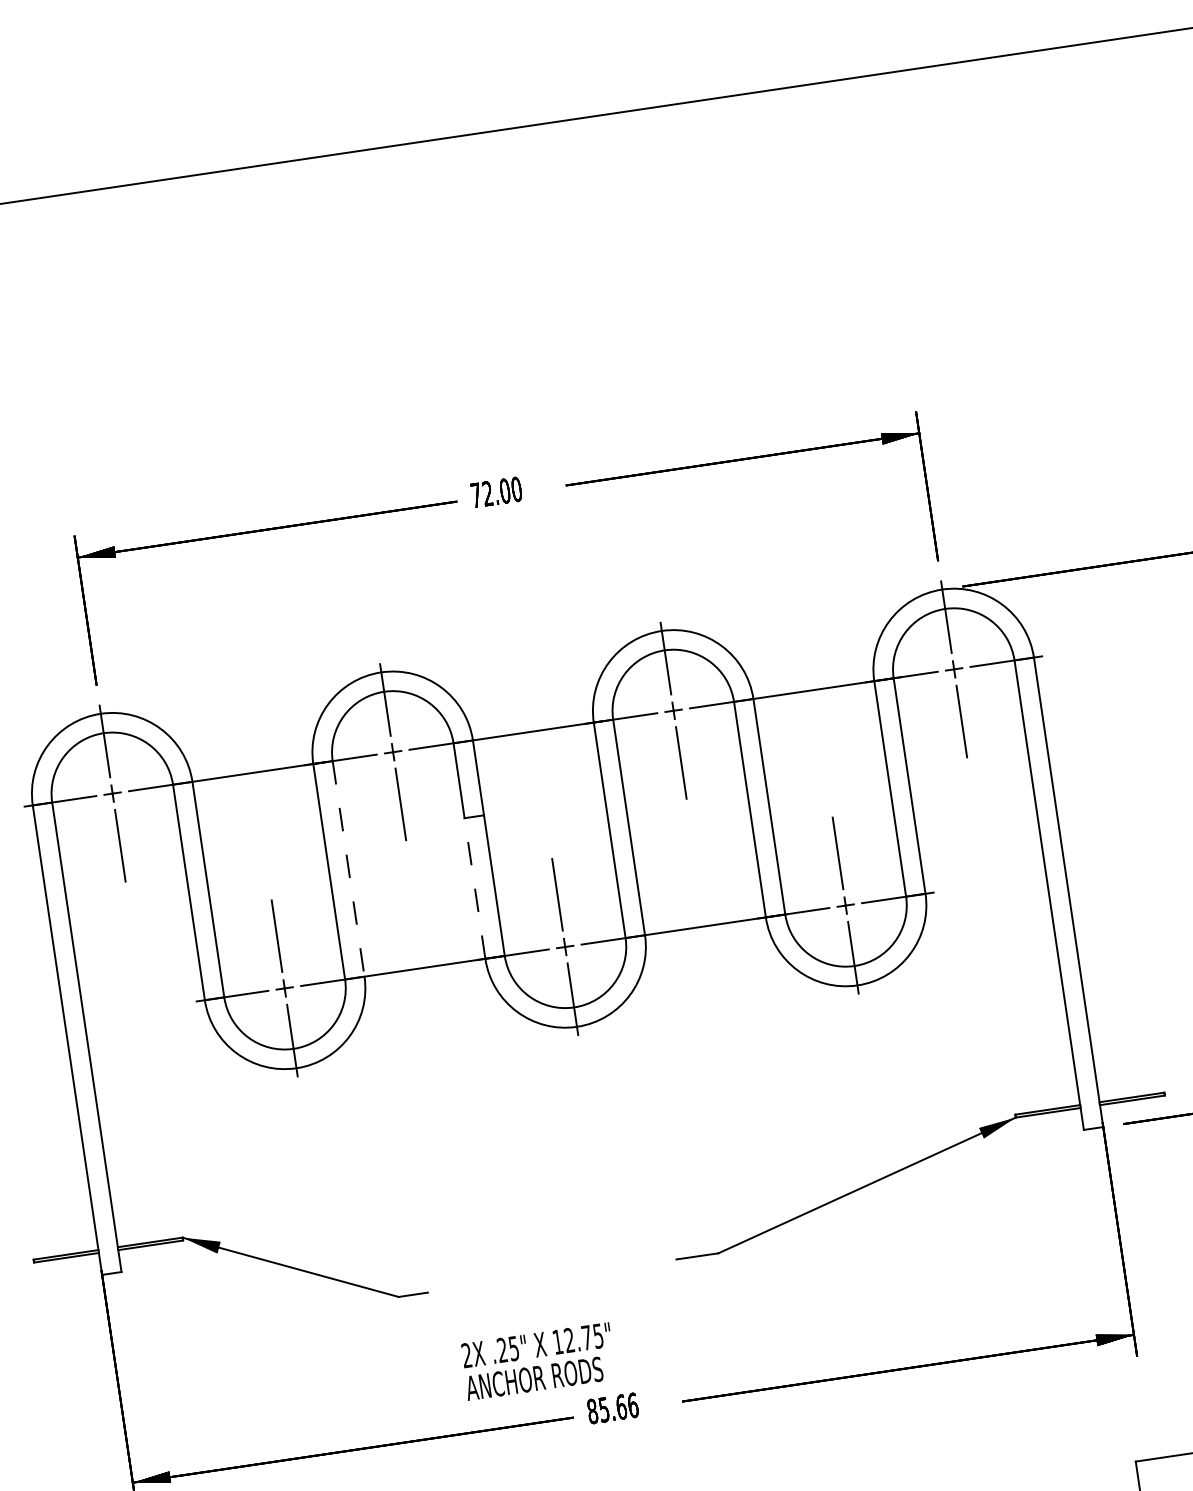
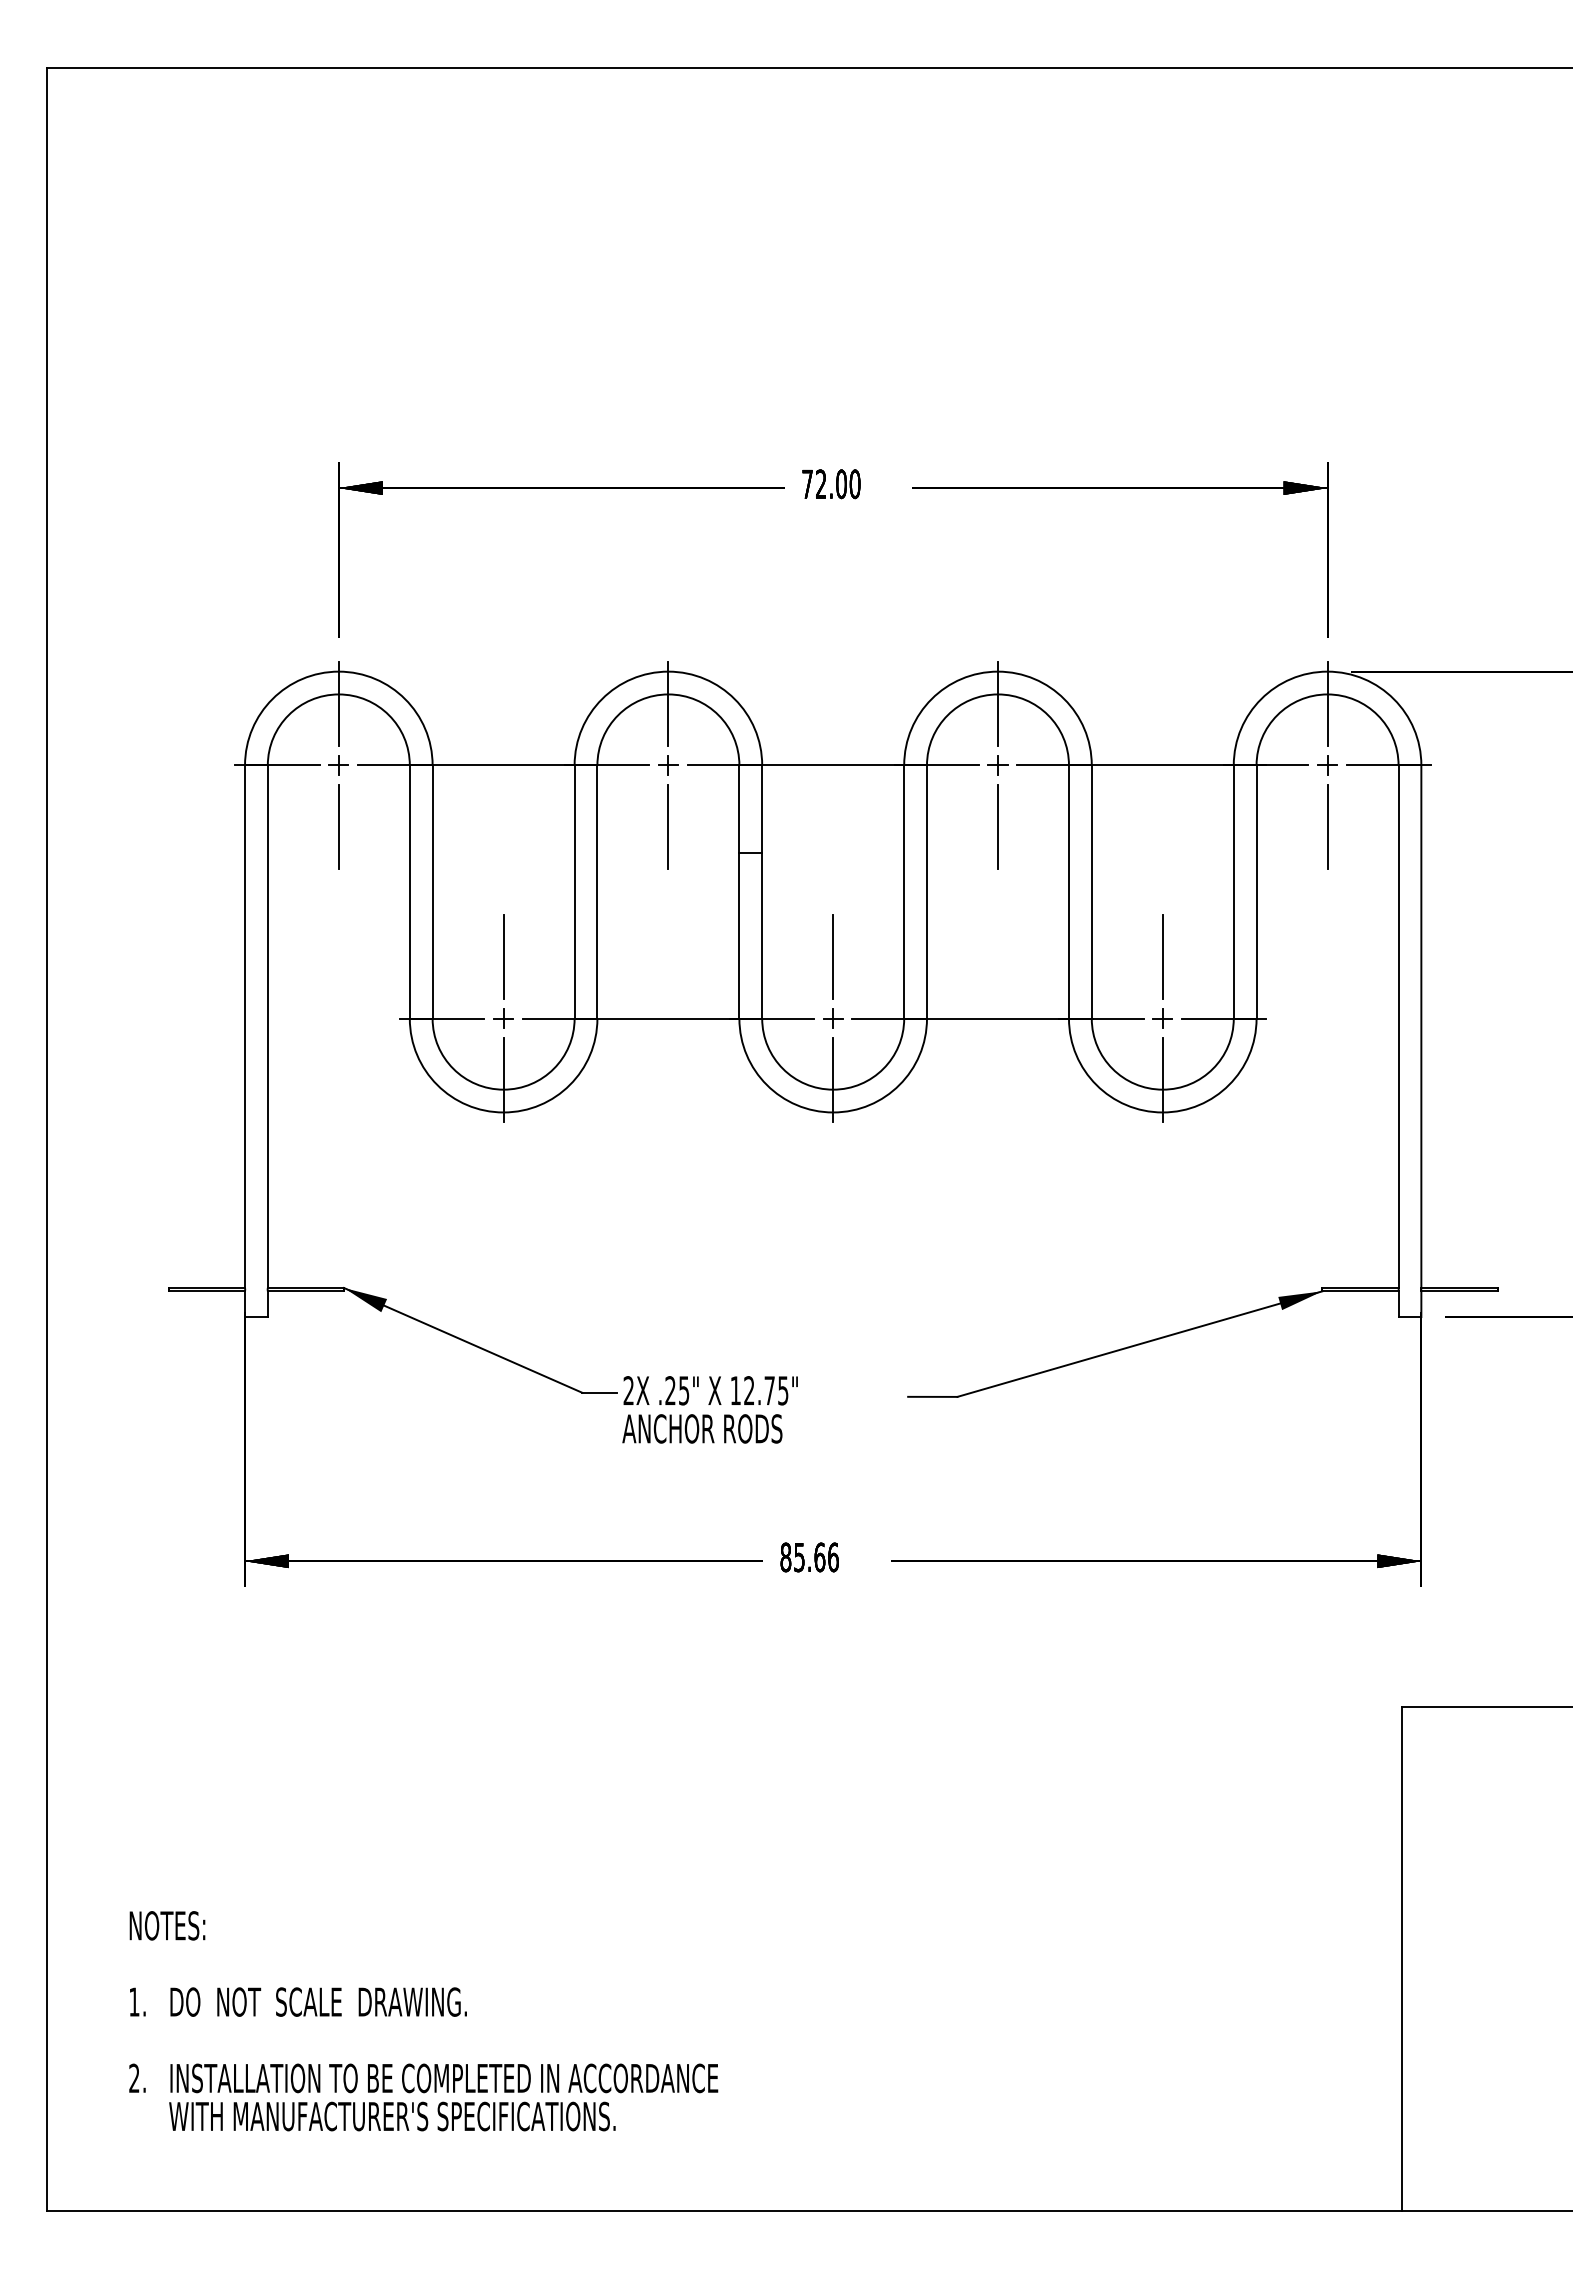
line: (348, 869) -> (597, 892), dashed -> solid
line: (475, 888) -> (739, 936), dashed -> solid
text: (537, 1361) -> (709, 1409), moved

